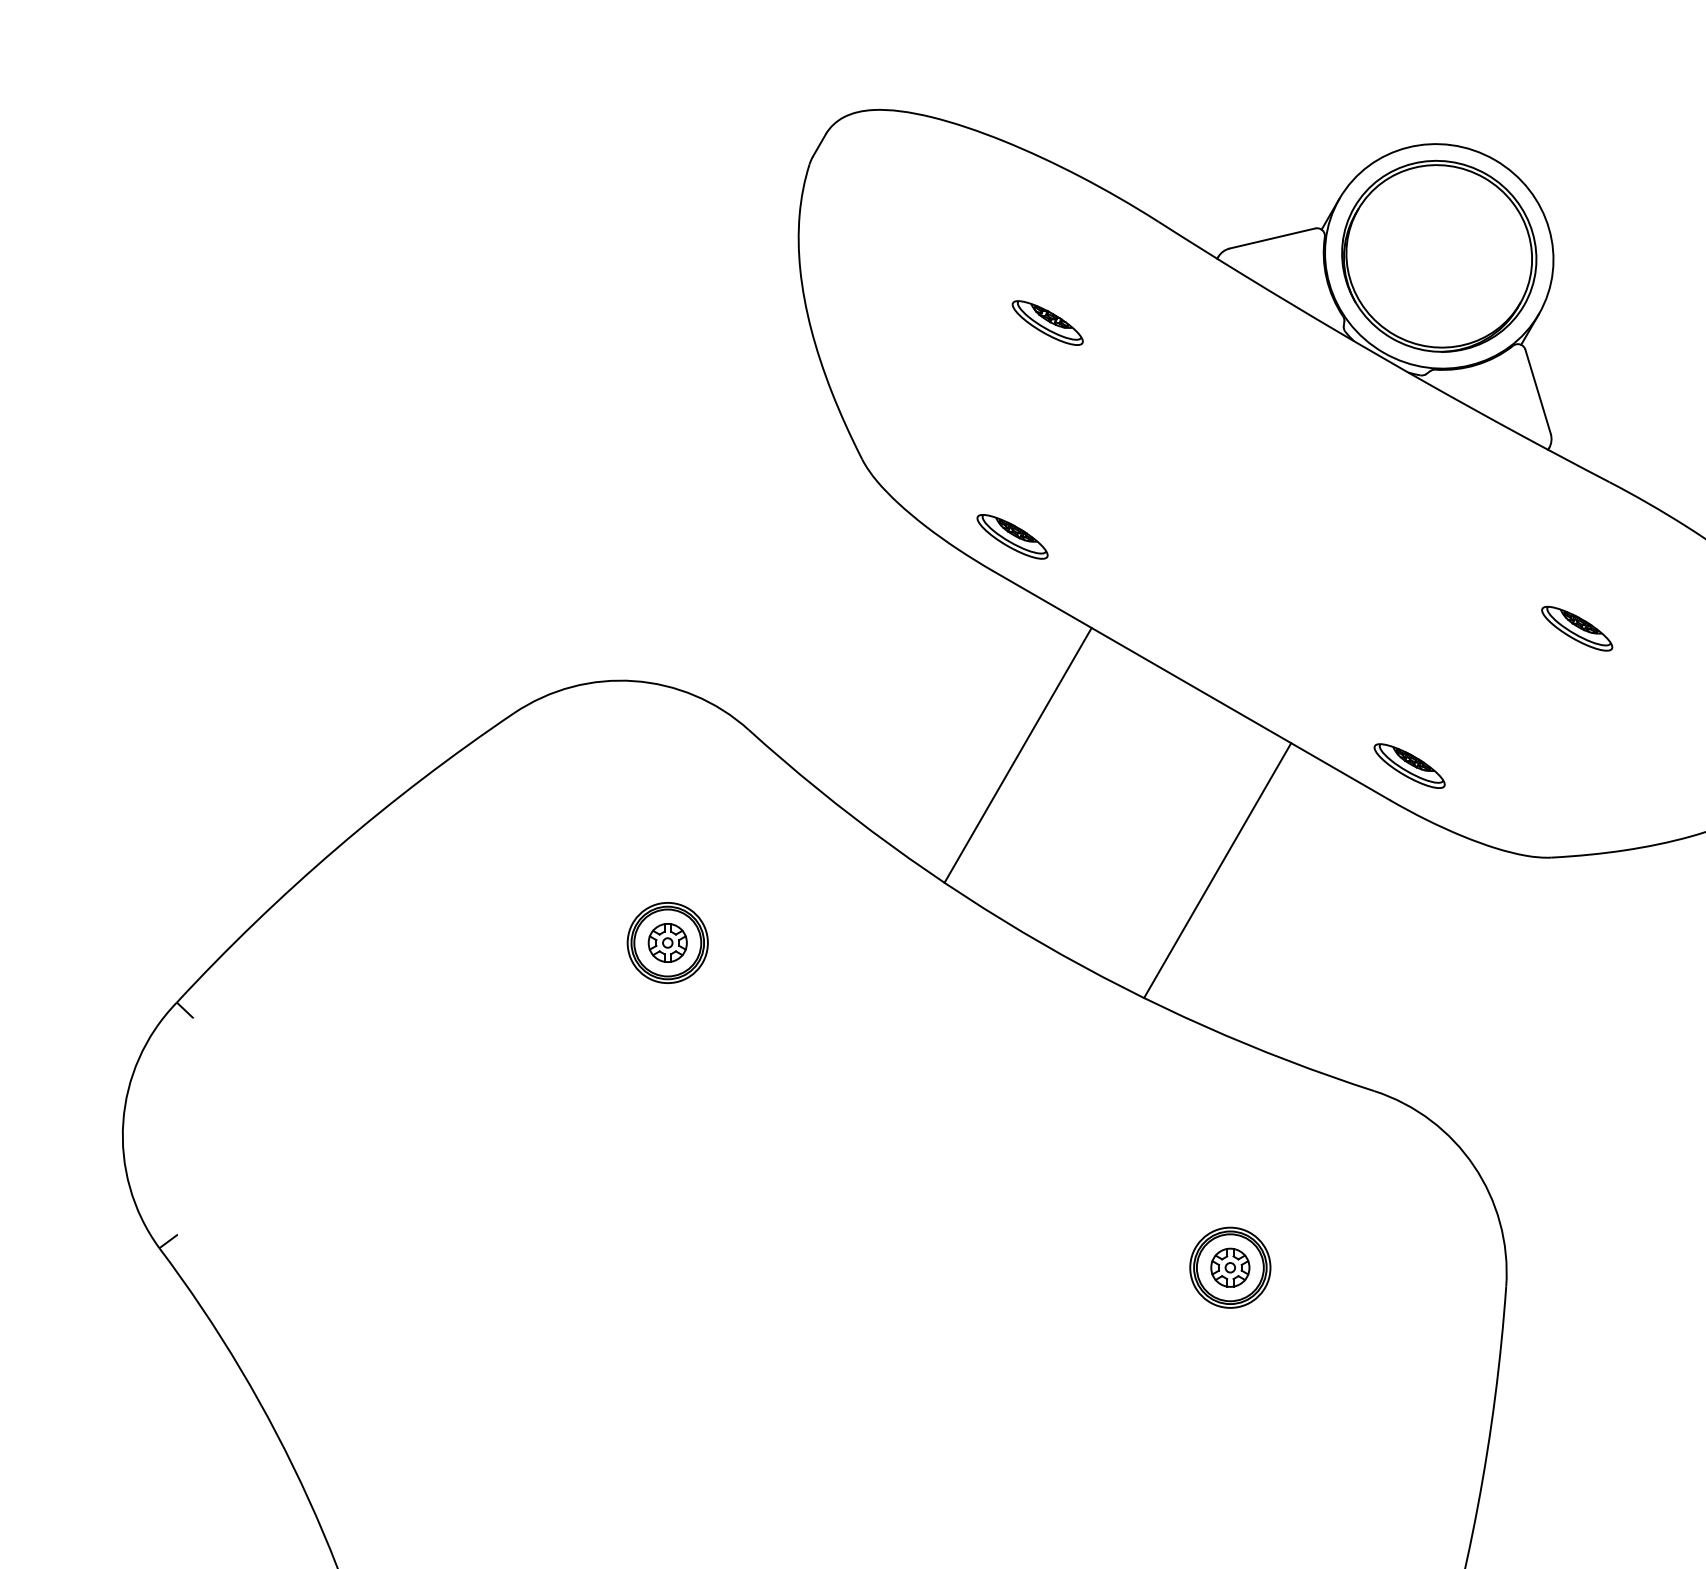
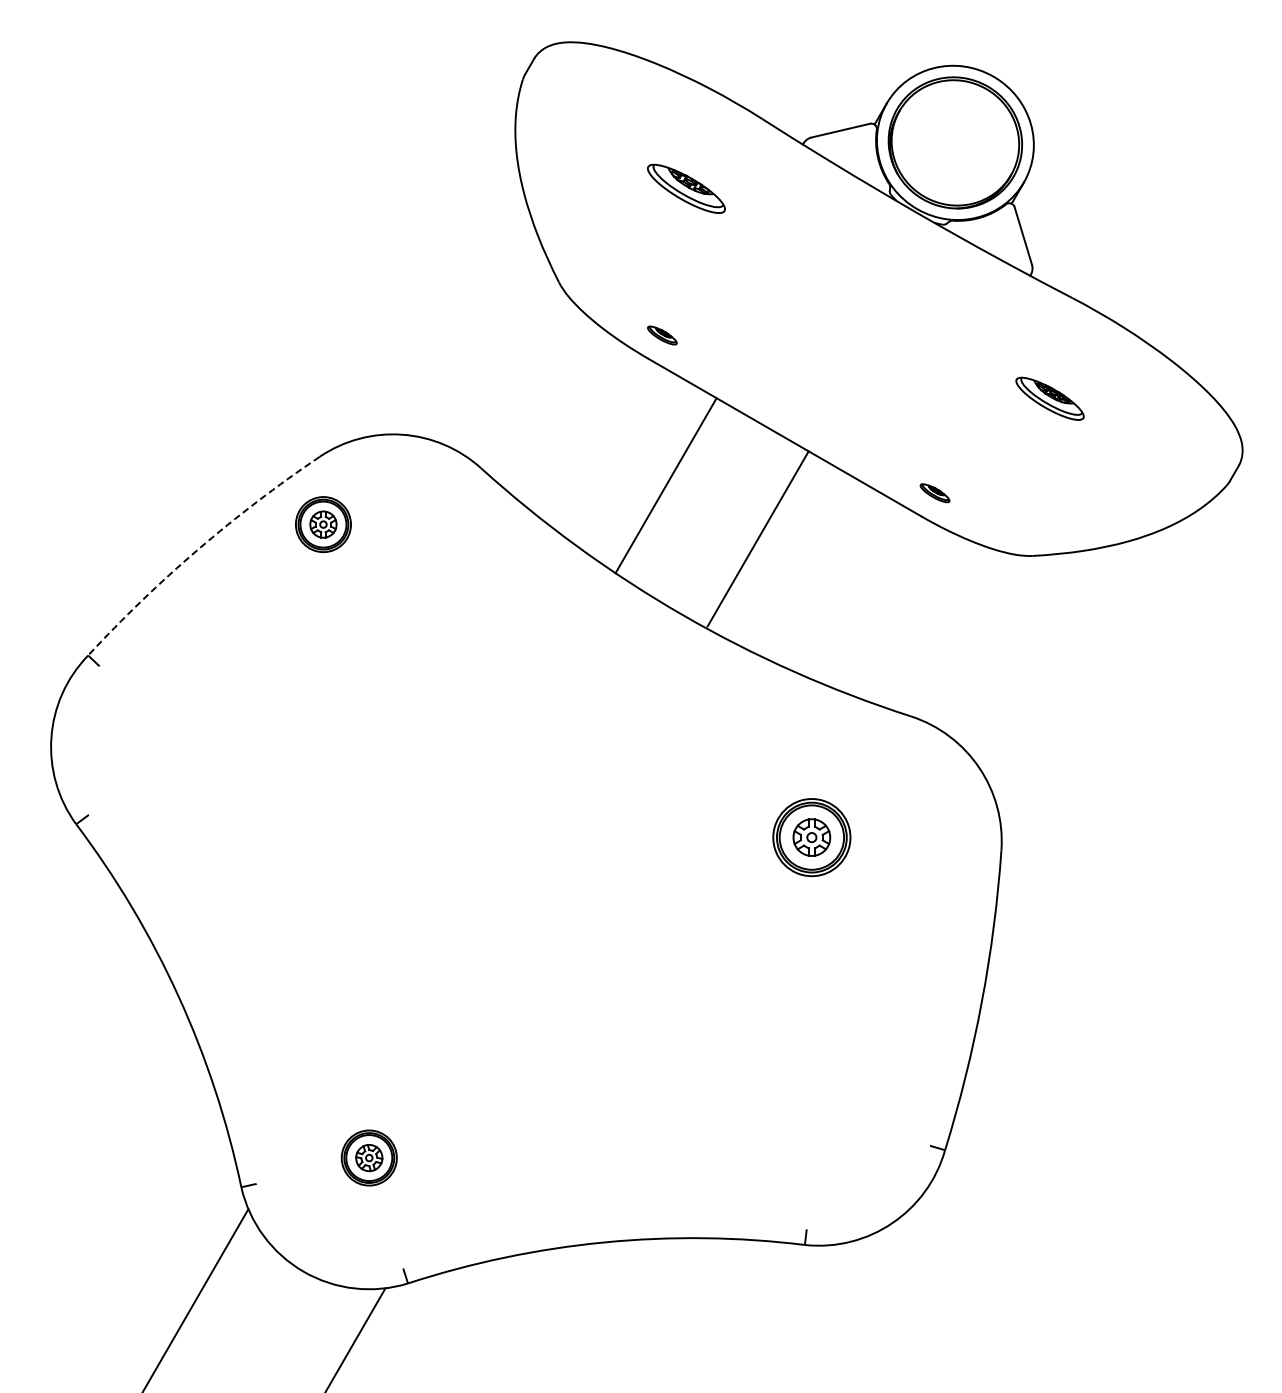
part: (1047, 322) -> (686, 188), size x1.6
part: (1012, 536) -> (662, 335), size x0.6
part: (1577, 628) -> (1050, 398), size x1.4
part: (1408, 766) -> (934, 493), size x0.6
arc: (337, 848) -> (198, 549), solid -> dashed
line: (1216, 870) -> (757, 538), moved
part: (667, 942) -> (323, 524), moved
part: (1229, 1267) -> (811, 837), size x1.4

